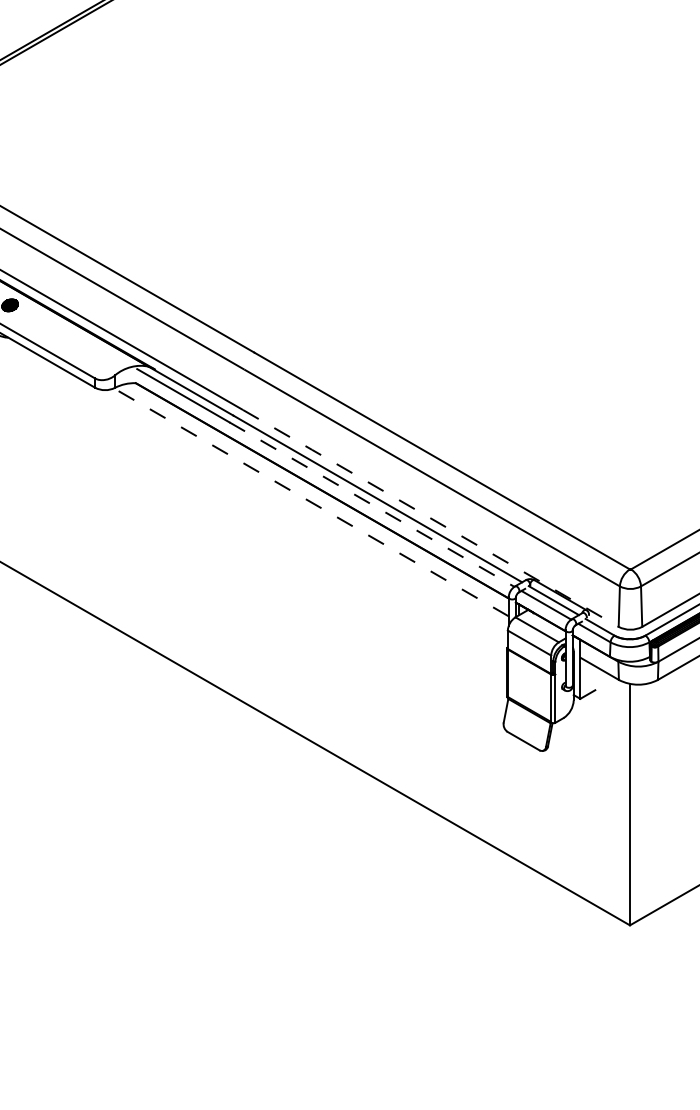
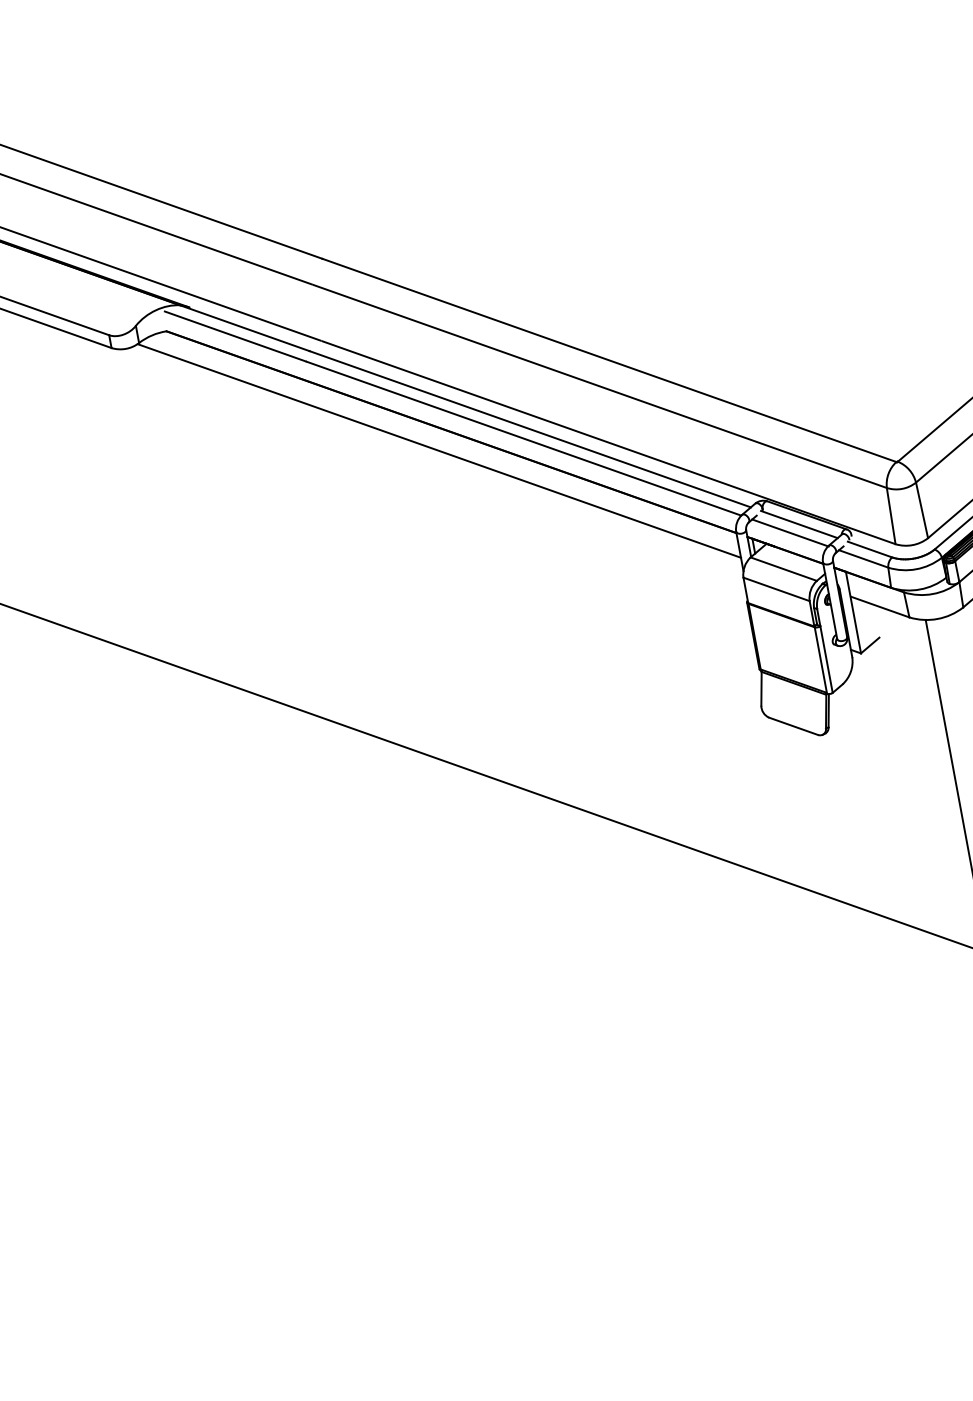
line: (311, 502) -> (439, 451), dashed -> solid
line: (372, 505) -> (524, 439), dashed -> solid
line: (430, 518) -> (608, 442), dashed -> solid

